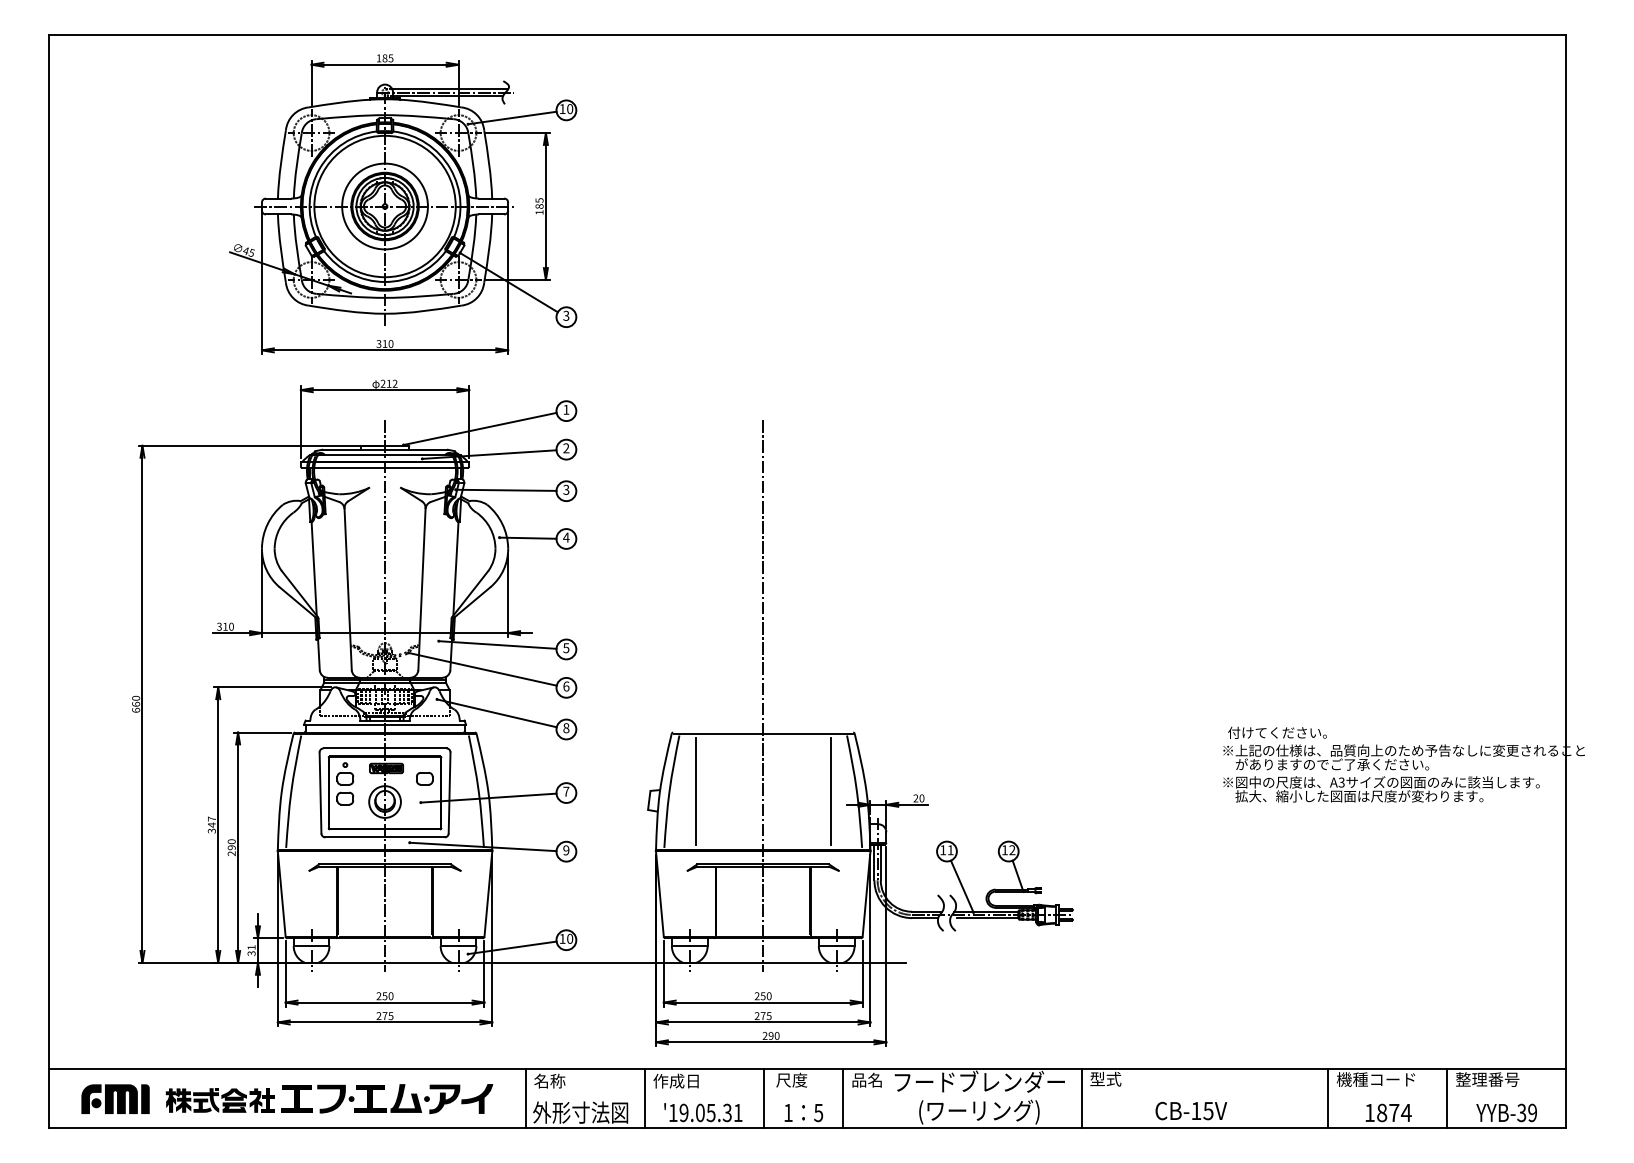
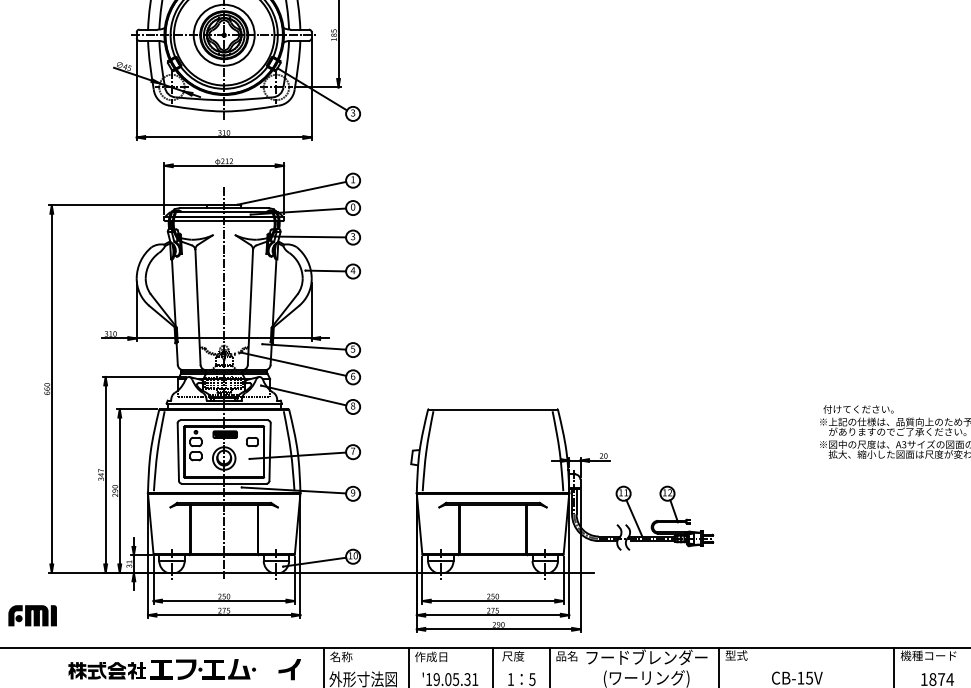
text: (566, 448) -> (353, 207), 2 -> 0
line: (763, 695) -> (493, 382), removed
line: (695, 791) -> (444, 451), removed
line: (830, 791) -> (540, 451), removed
part: (115, 1098) -> (32, 615), moved
fill: (444, 1099) -> (266, 669), removed

